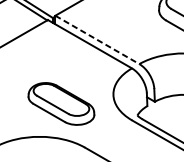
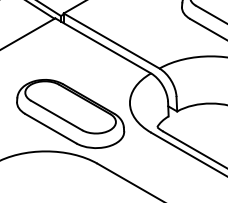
line: (98, 40) -> (112, 41), dashed -> solid
part: (61, 103) -> (70, 113), size x1.43

